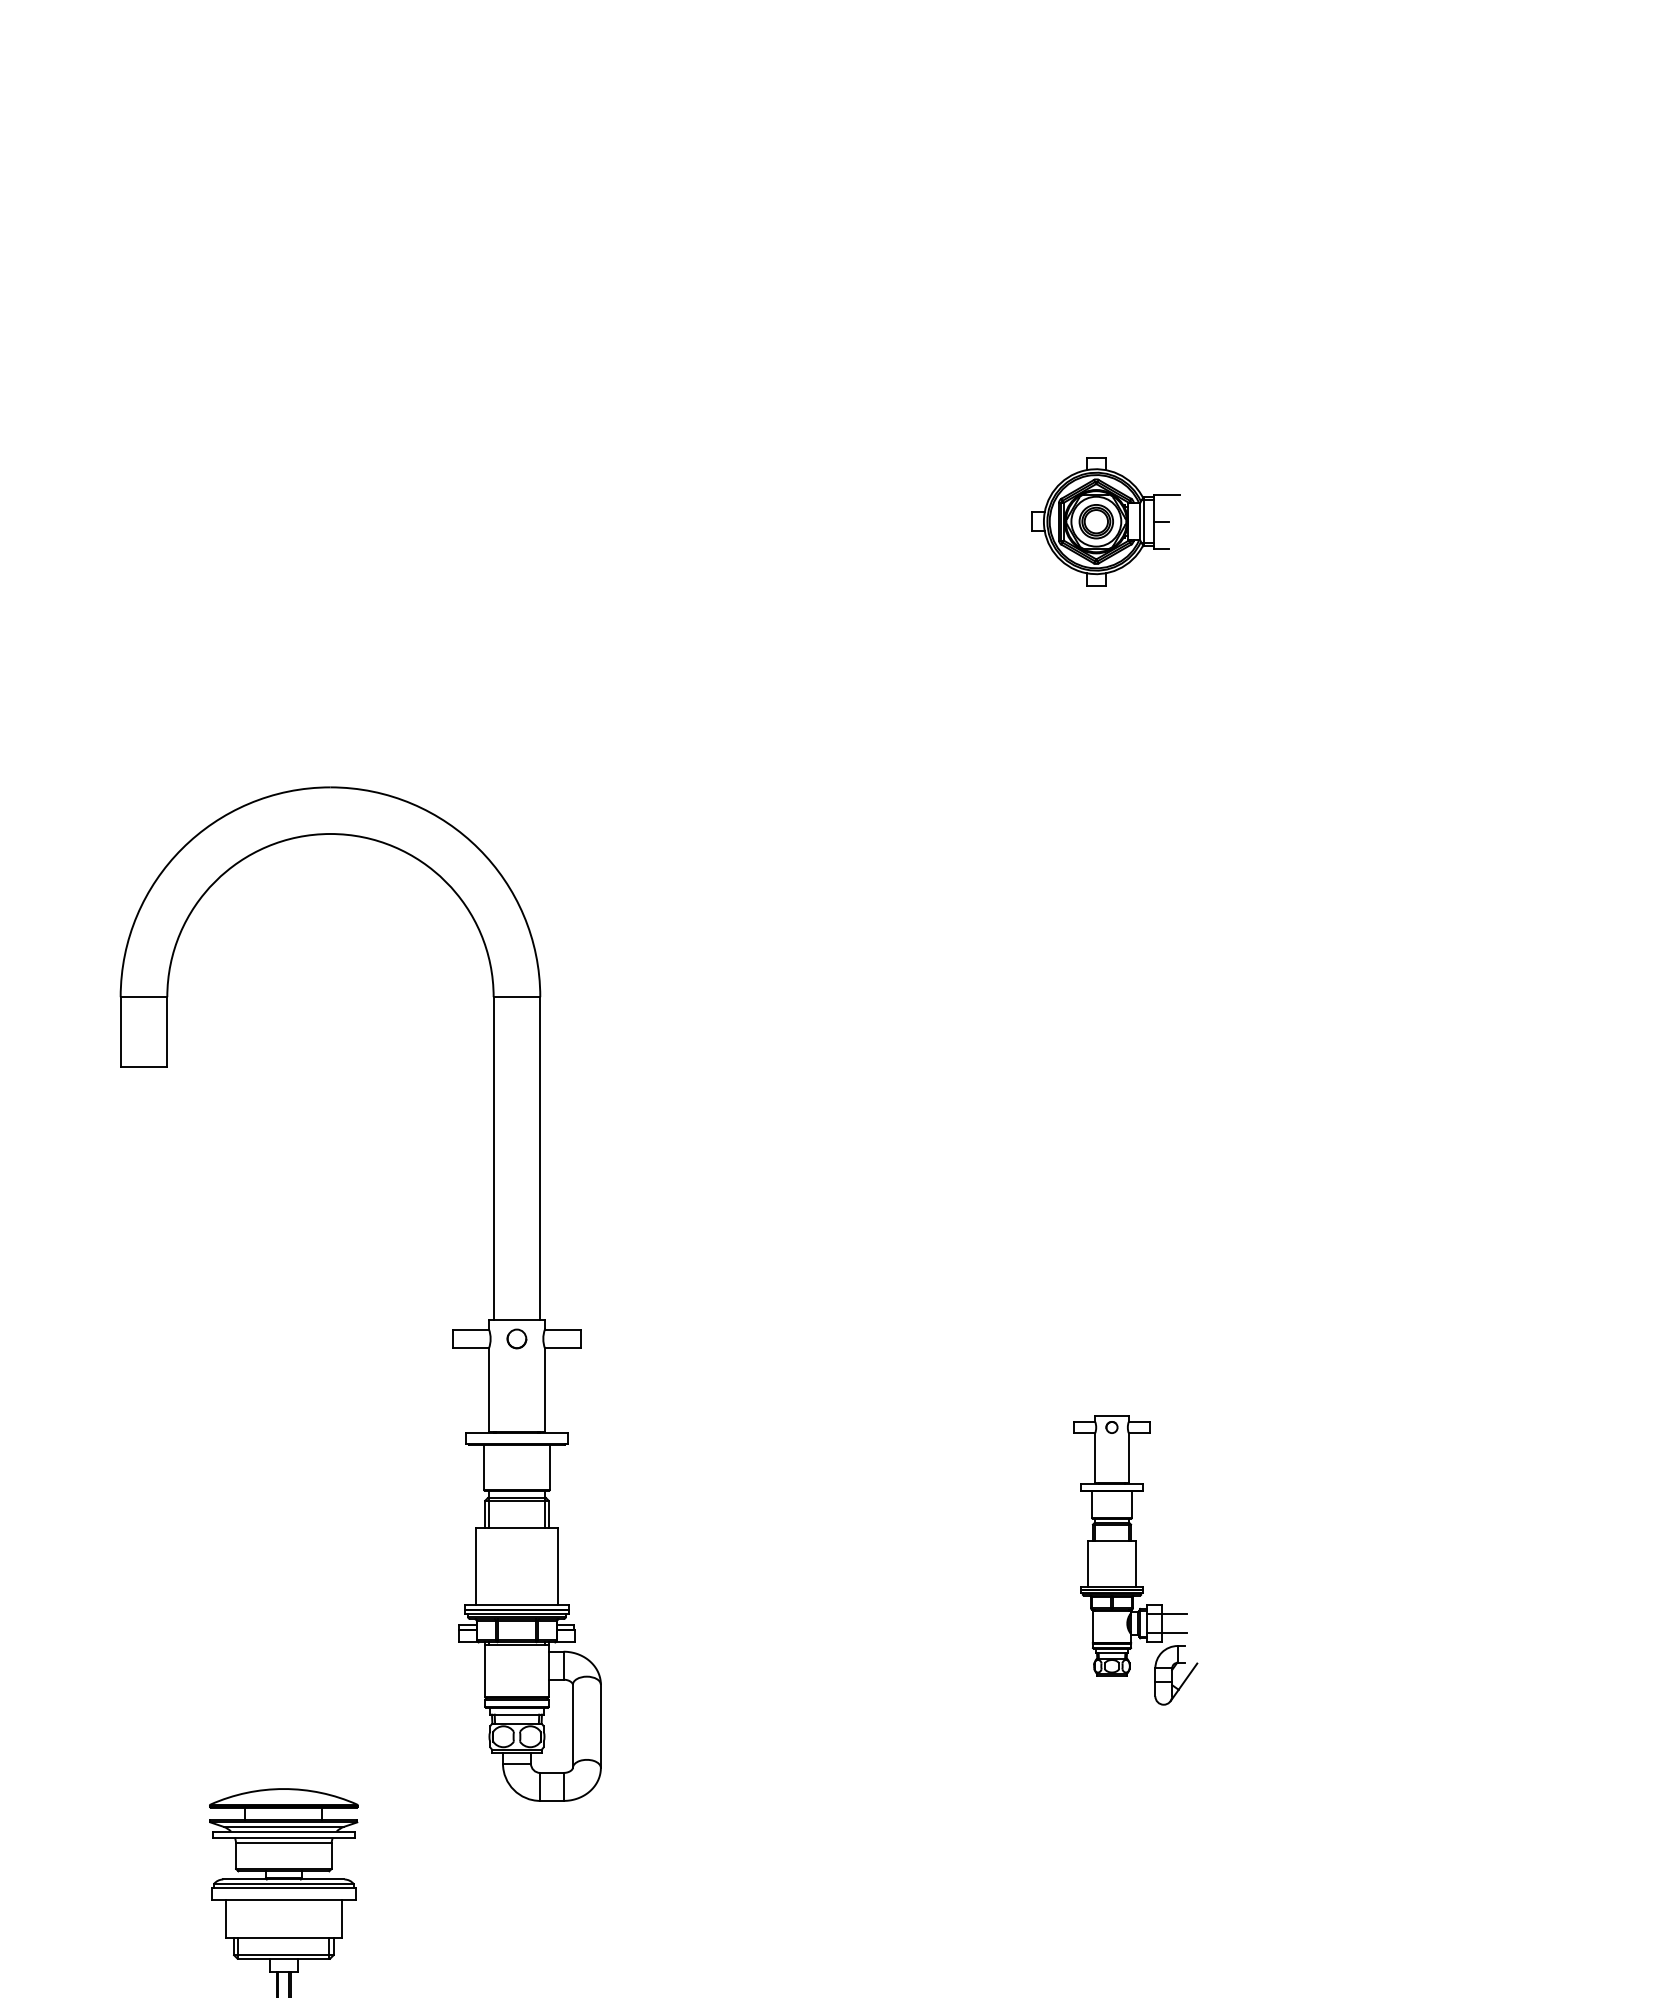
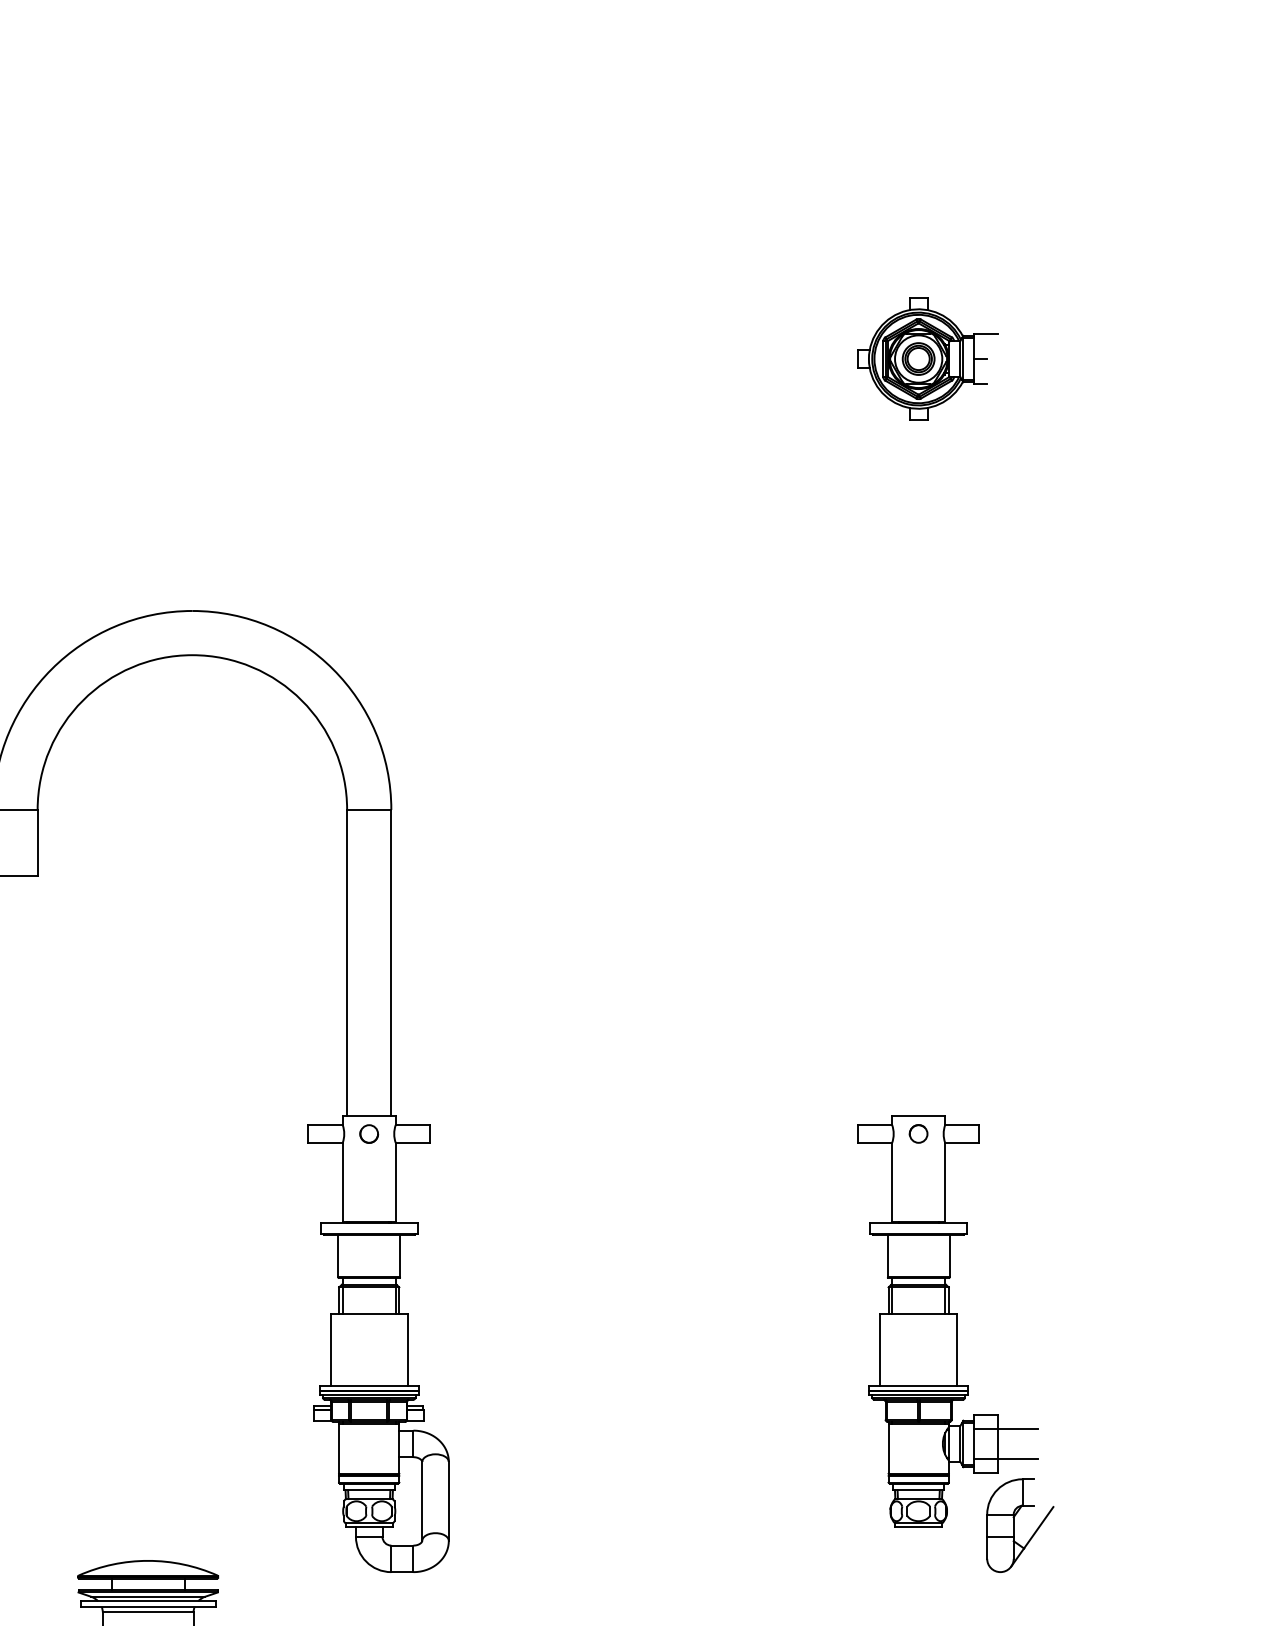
part: (1135, 1560) -> (955, 1344), size x1.67

